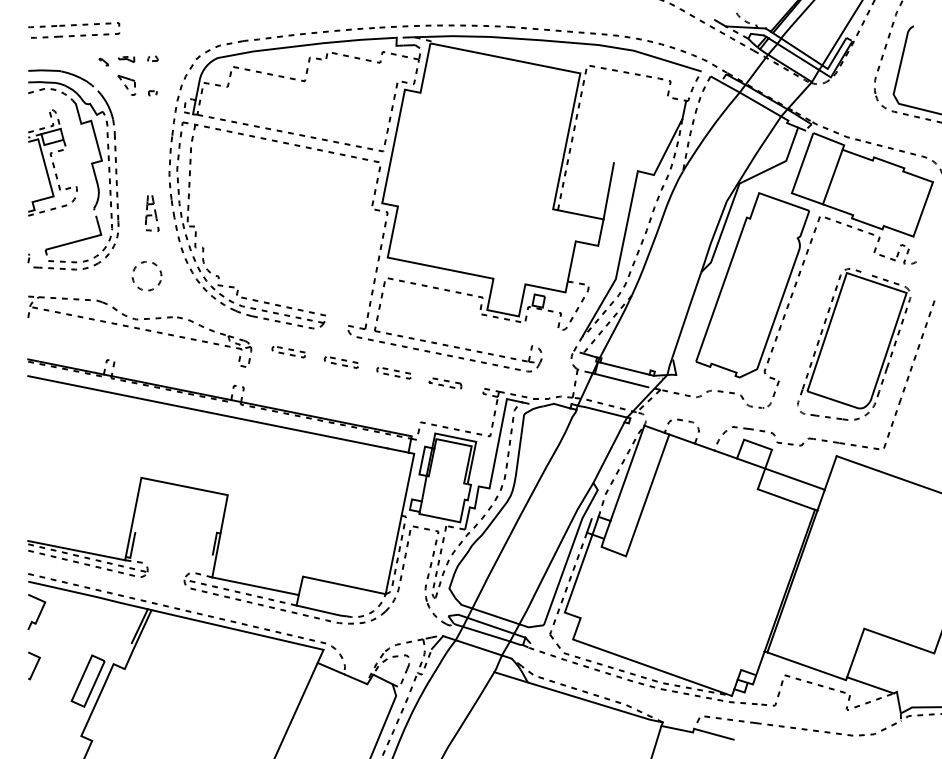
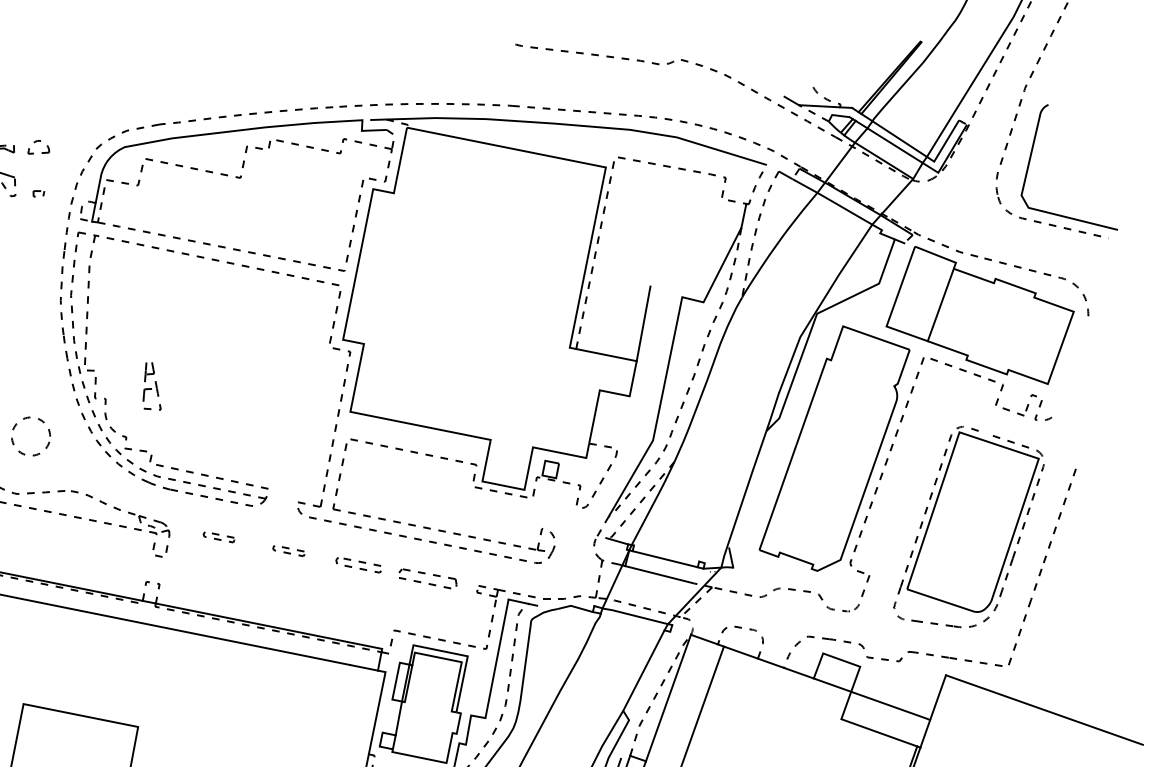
part: (152, 58) -> (38, 147), size x1.6
part: (151, 213) -> (151, 386), moved
part: (288, 352) -> (218, 537), size x0.7
part: (340, 362) -> (287, 551), size x0.7
part: (445, 383) -> (427, 578), size x1.4

